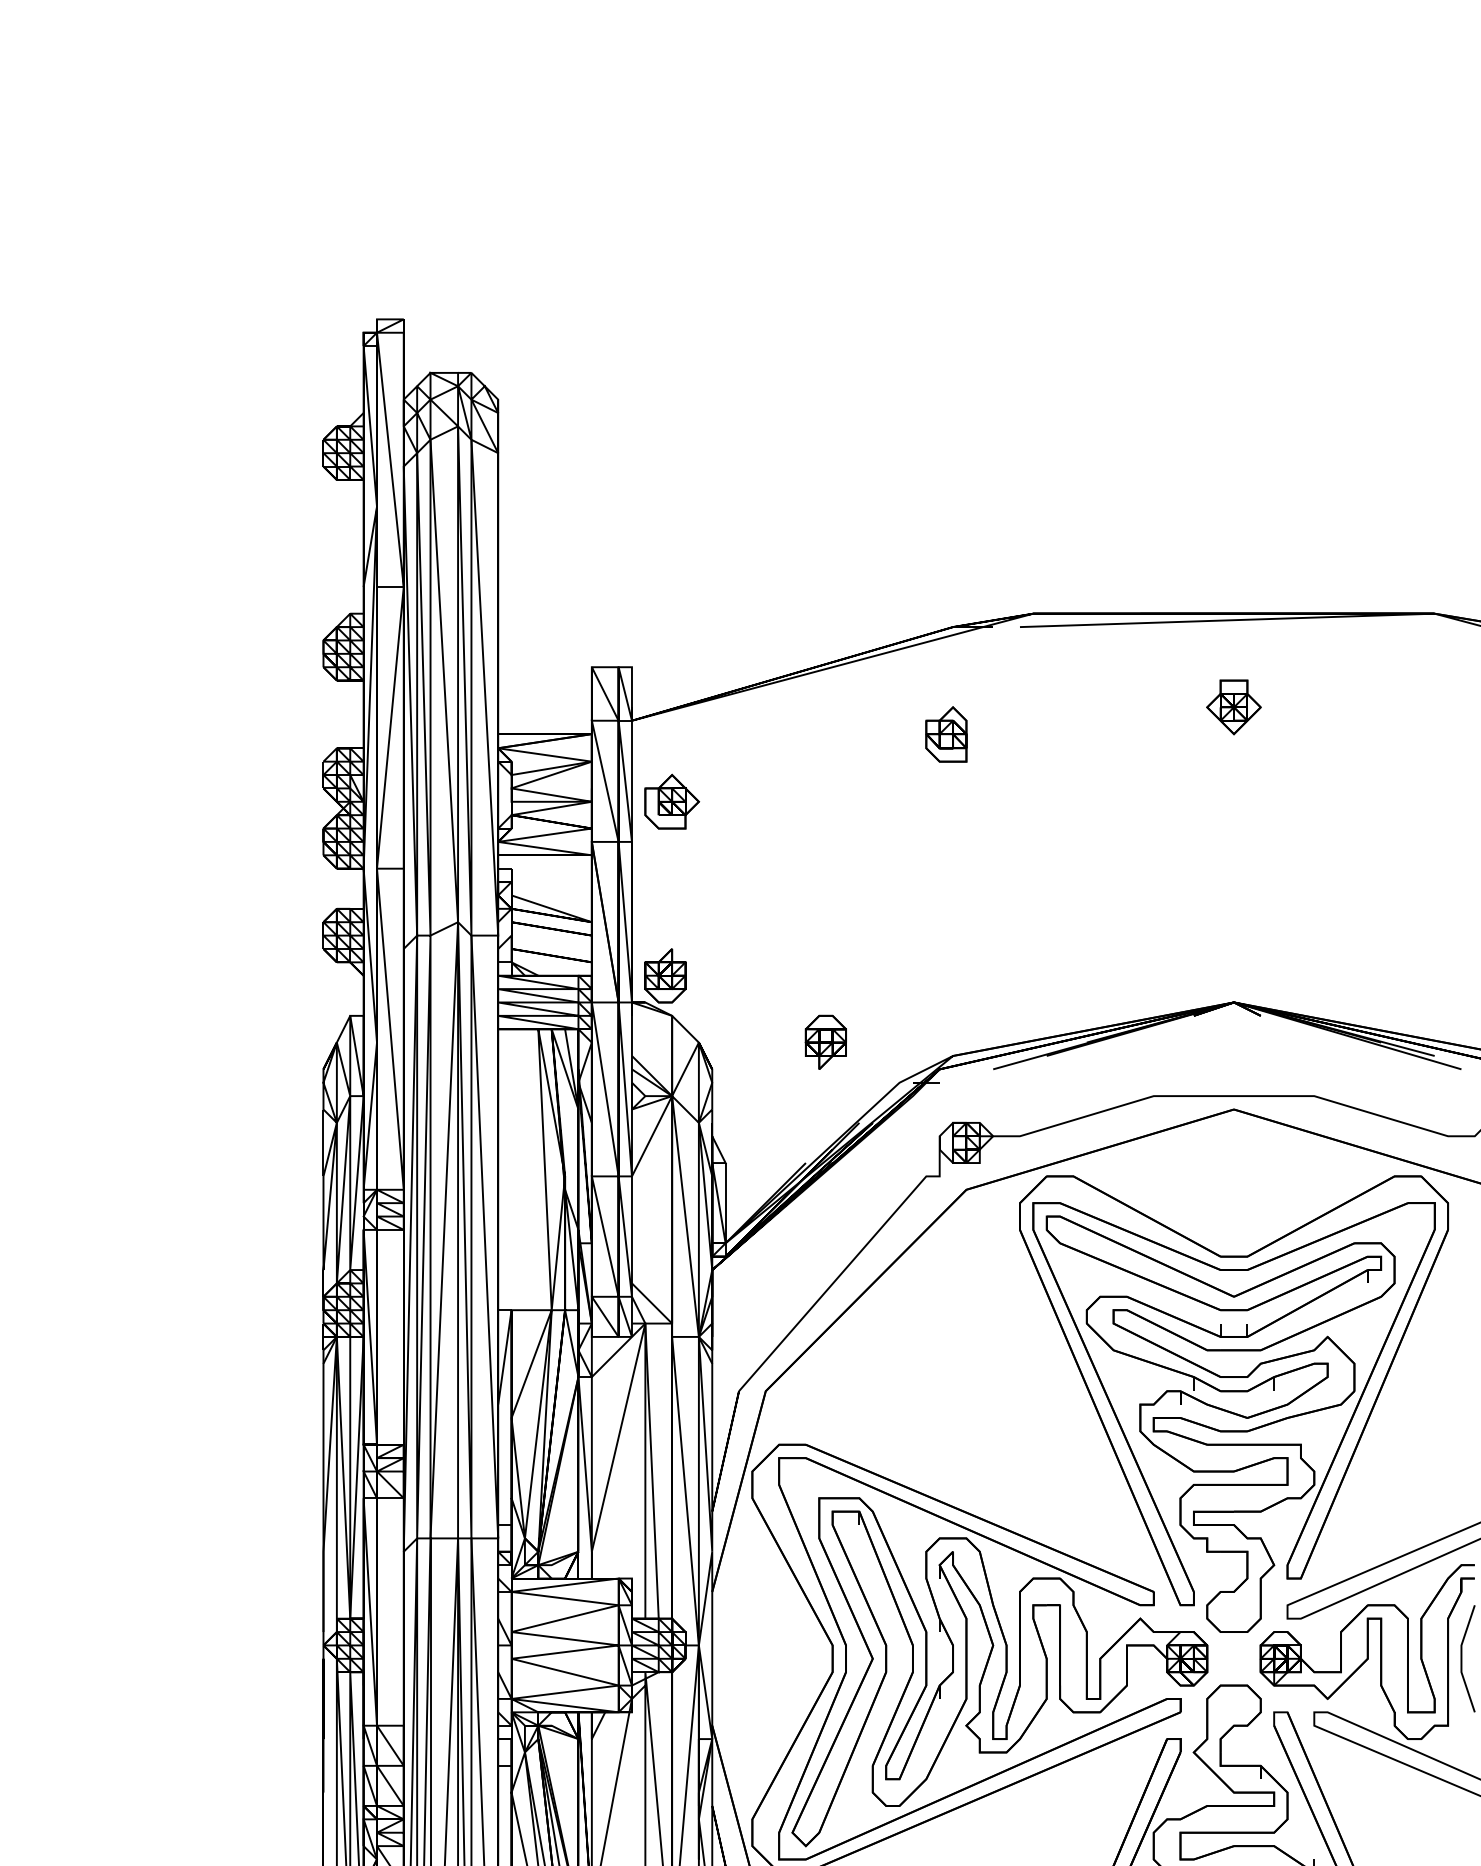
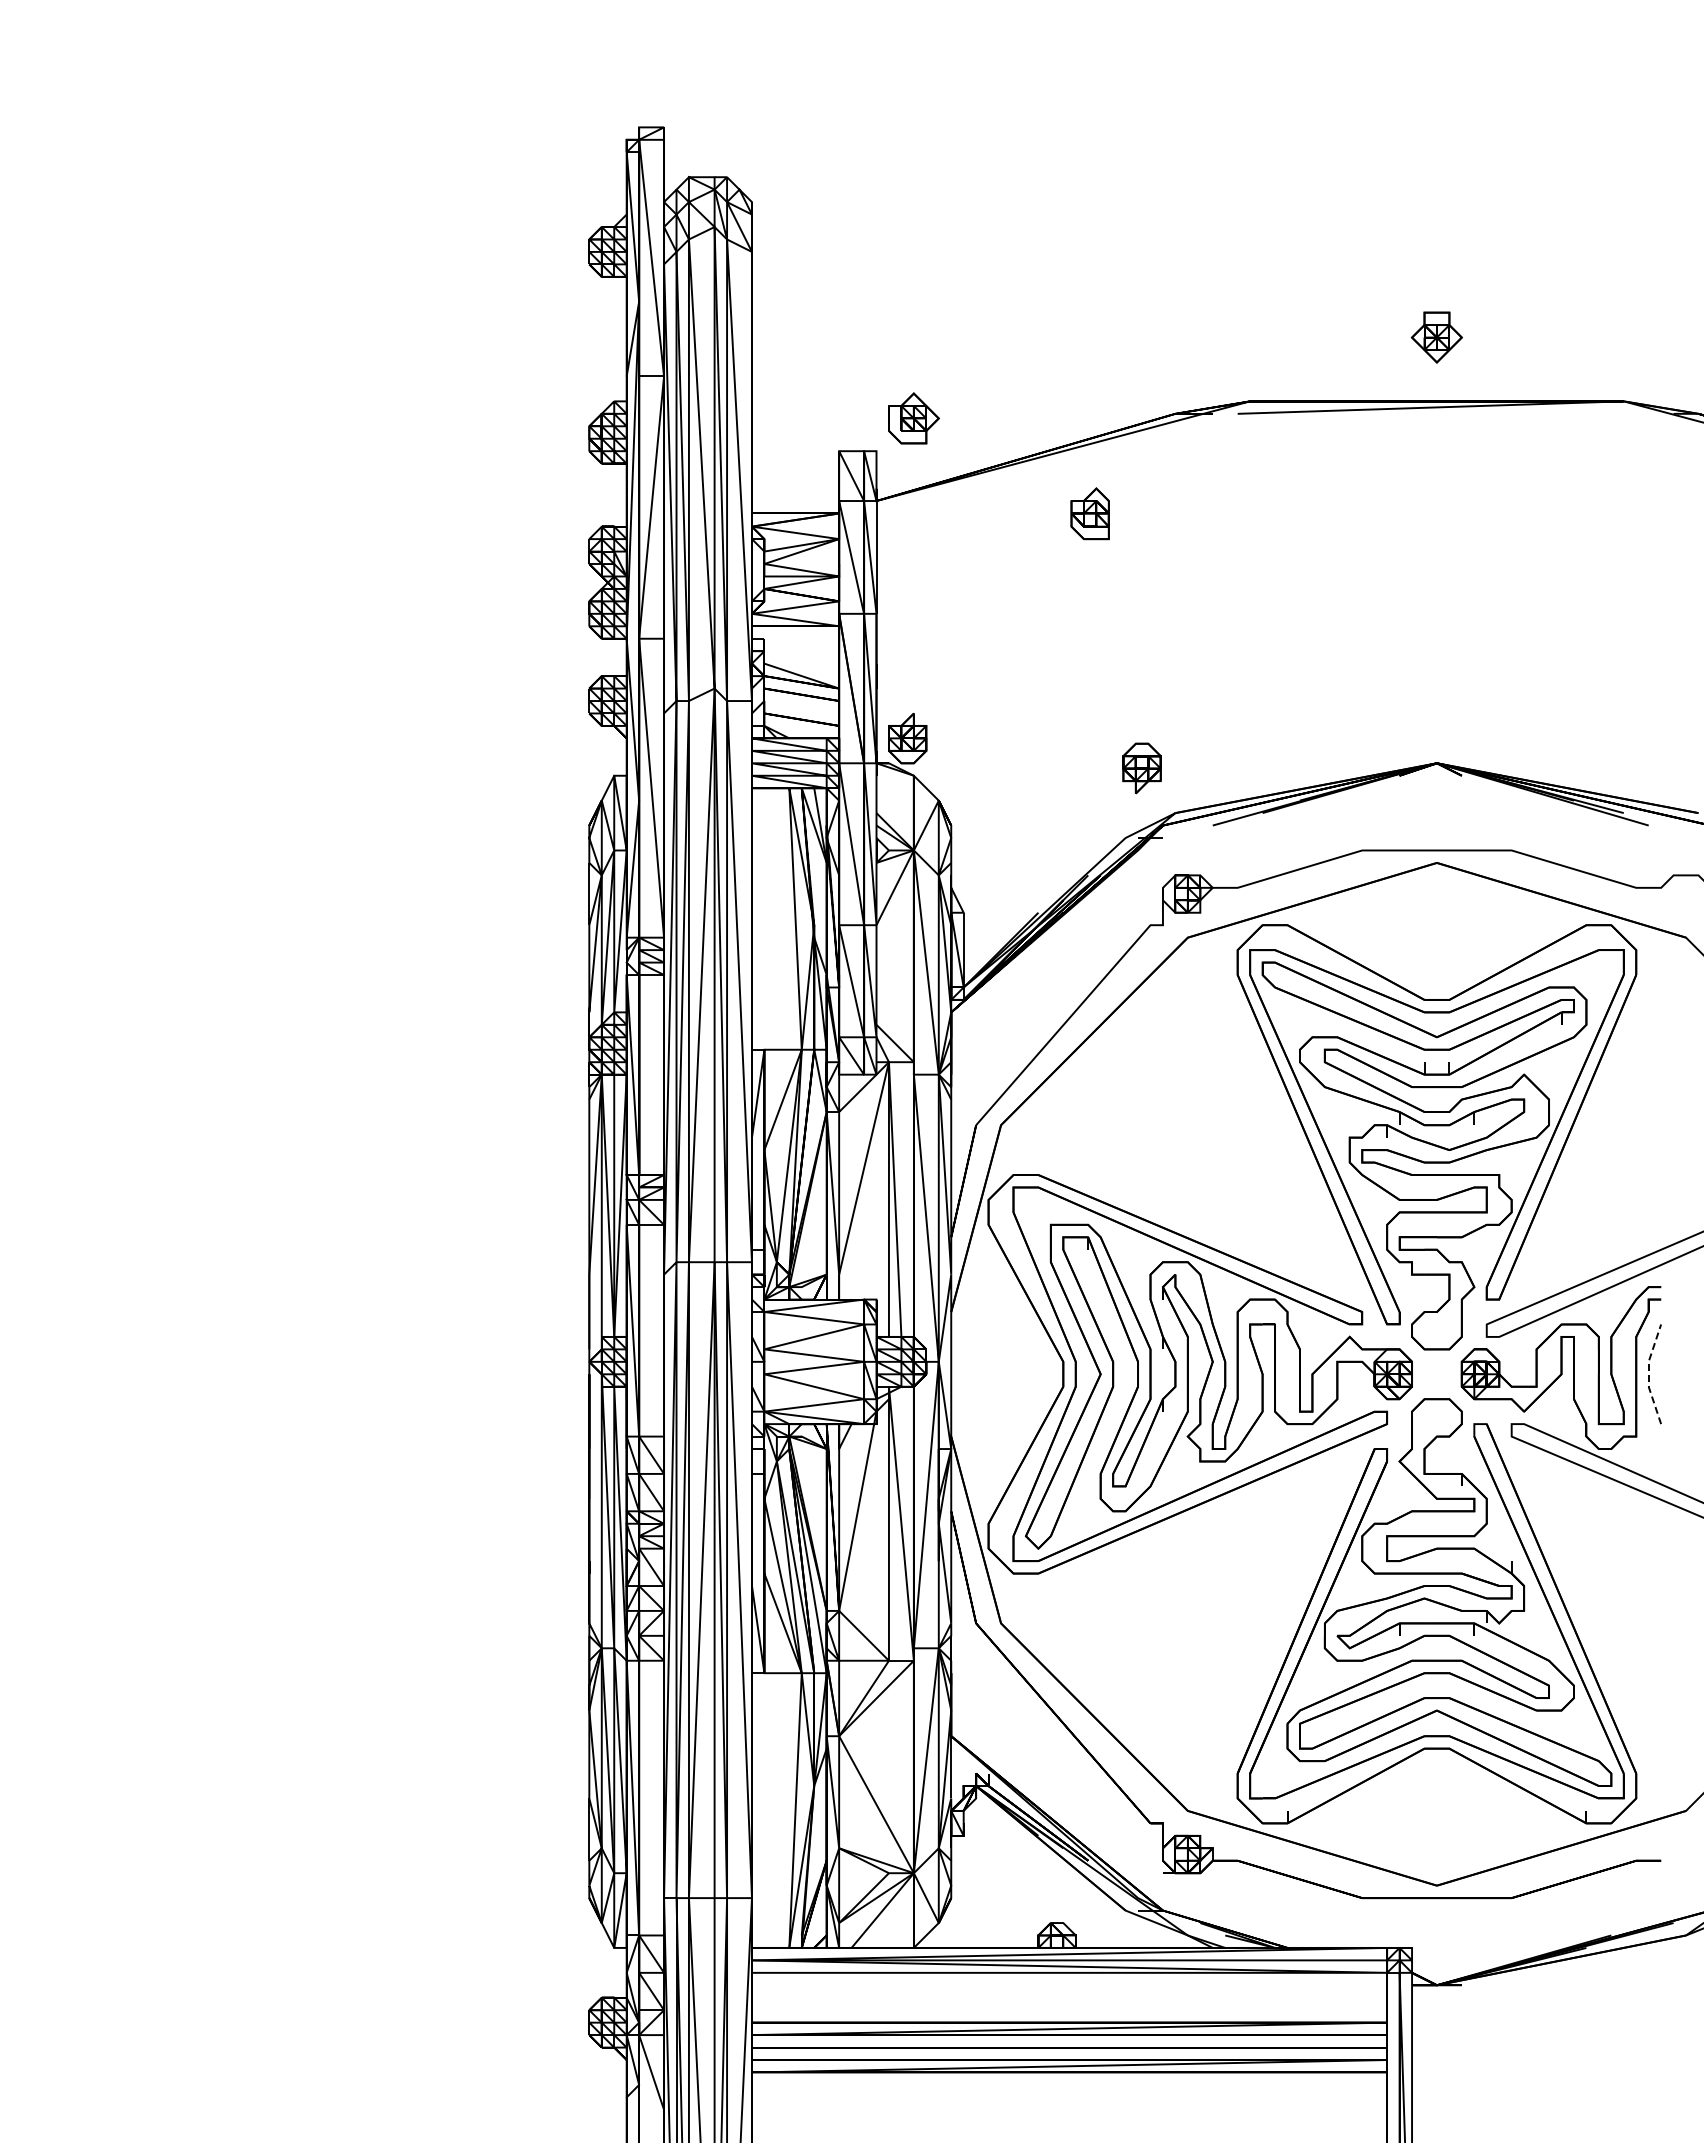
part: (1233, 707) -> (1436, 337), moved
part: (945, 734) -> (1089, 513), moved
part: (671, 801) -> (913, 418), moved
part: (825, 1042) -> (1141, 768), moved
line: (1461, 1657) -> (1648, 1373), solid -> dashed

